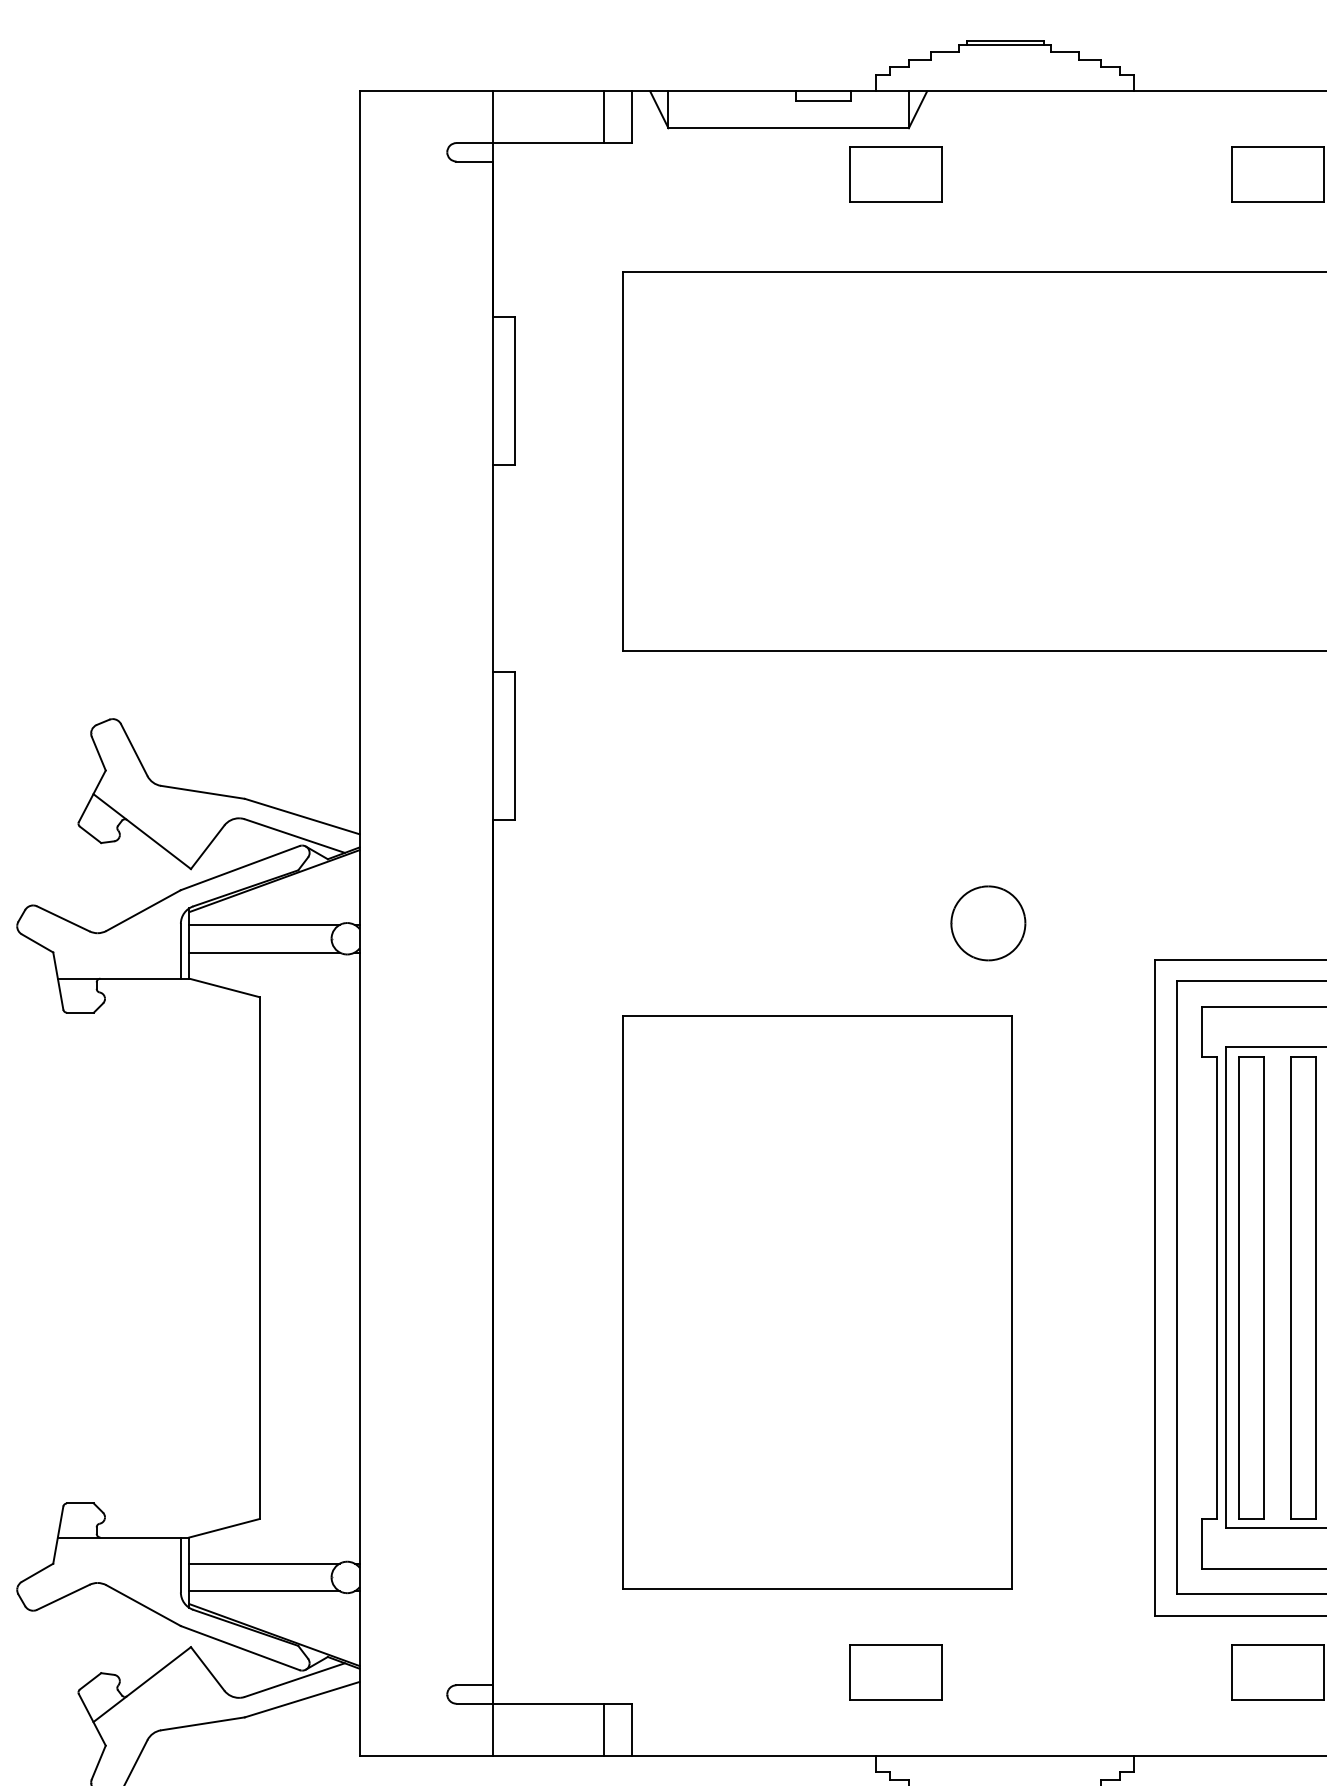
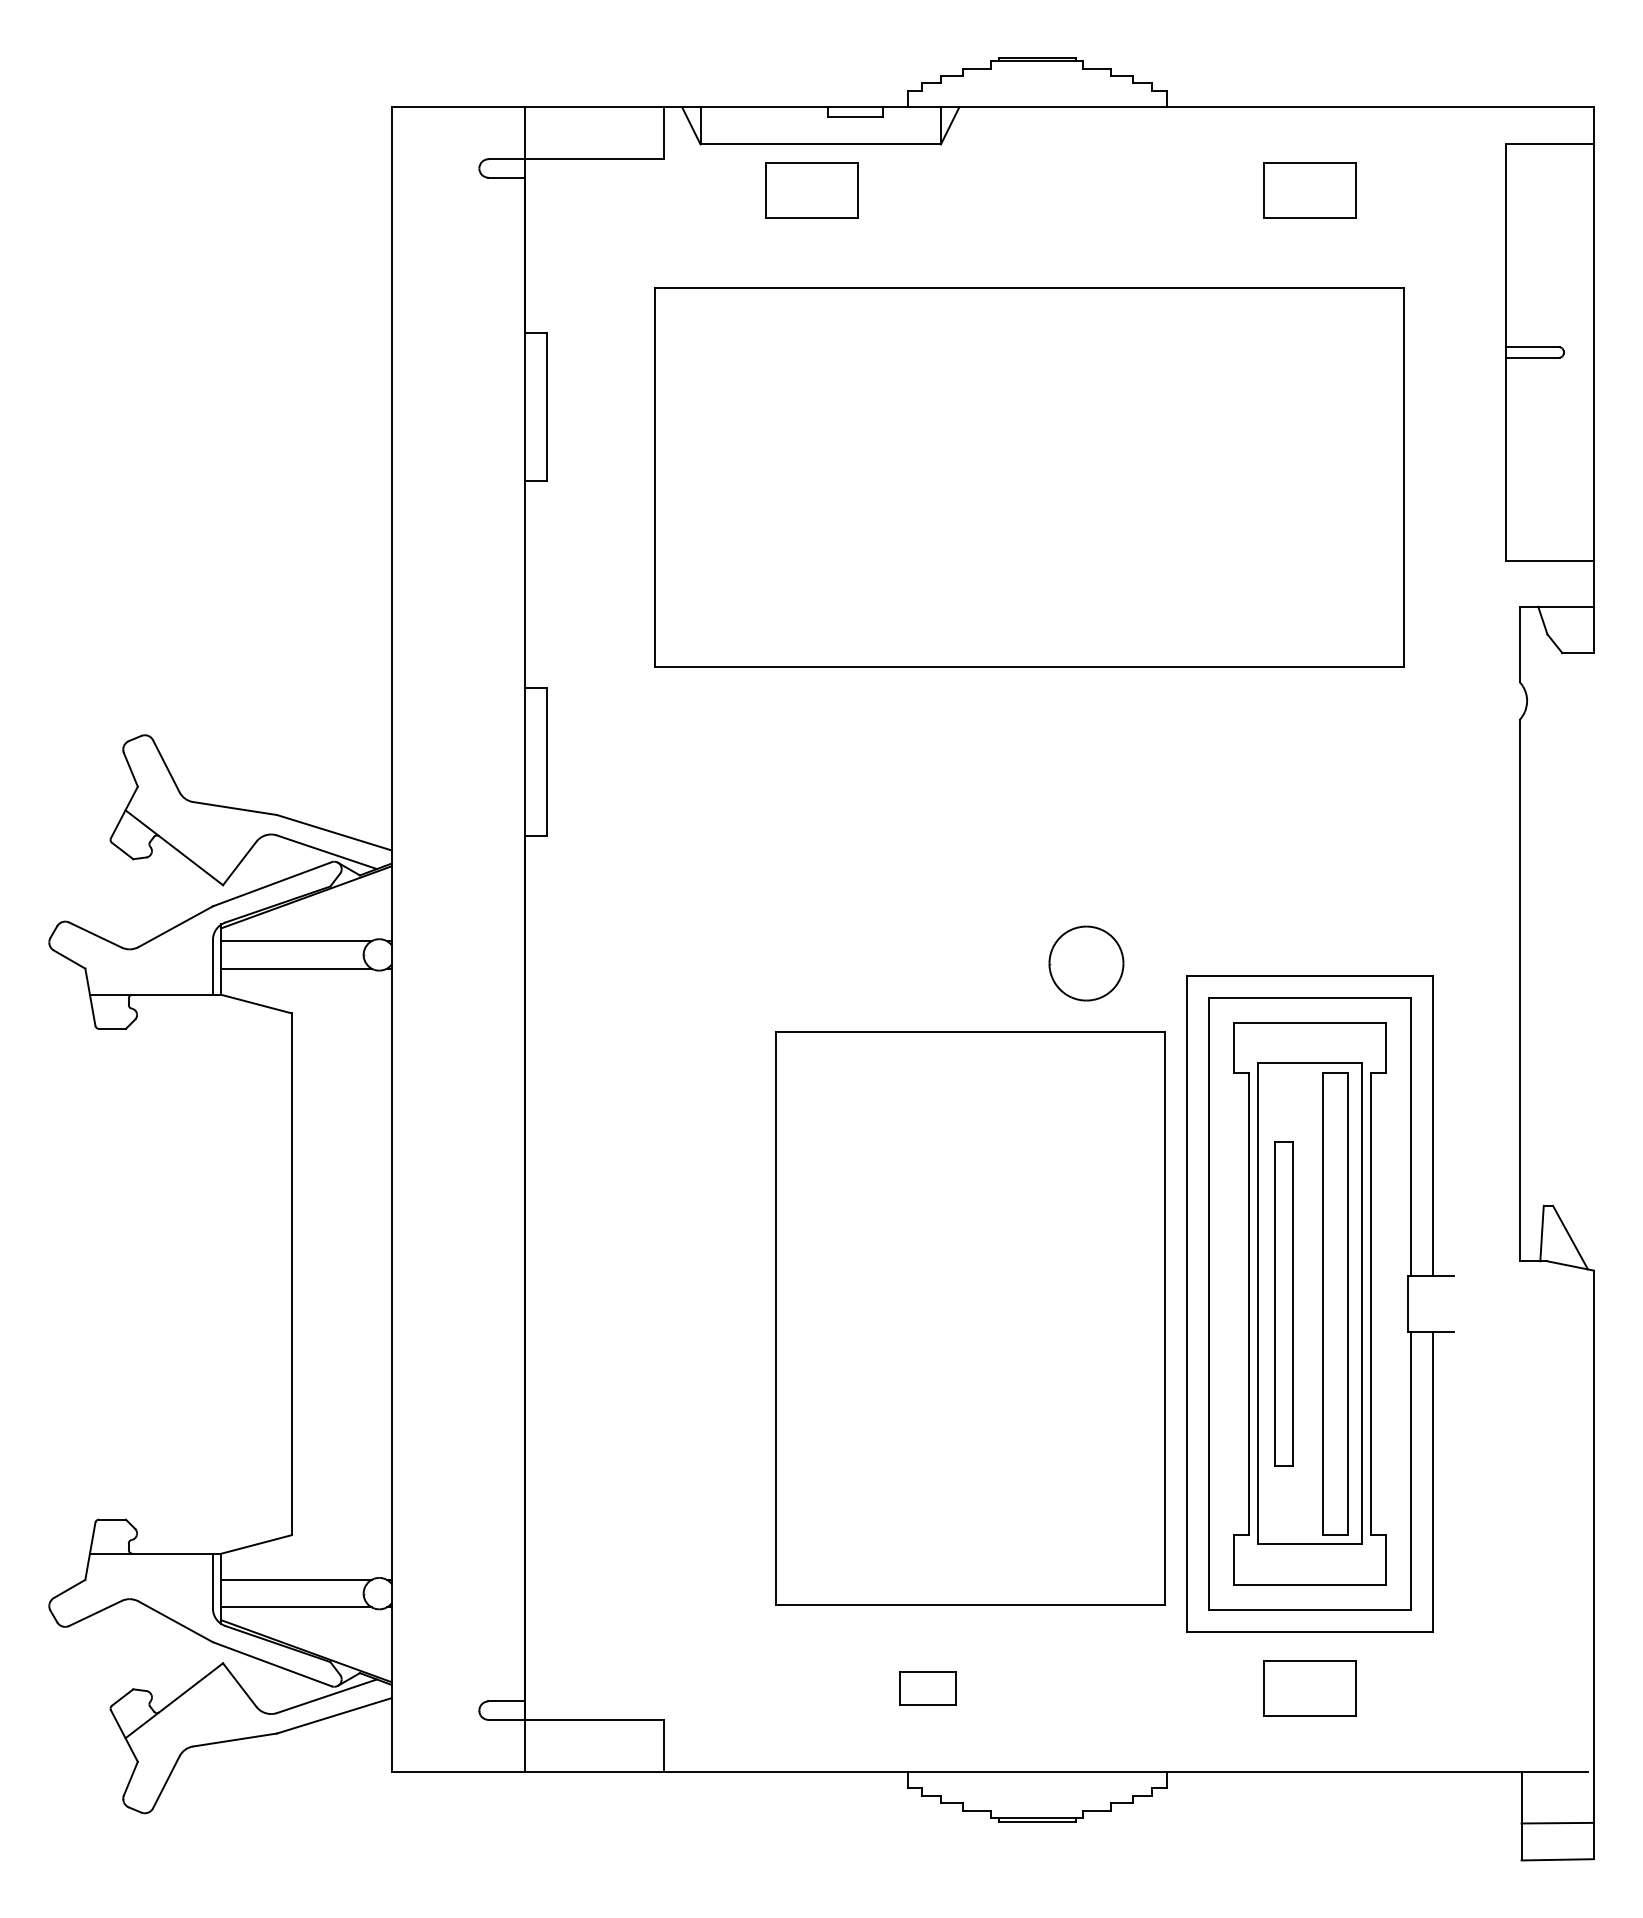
line: (603, 117) -> (635, 133), removed
part: (895, 174) -> (811, 190), moved
part: (988, 923) -> (1086, 963), moved
part: (1251, 1287) -> (1283, 1303), size x0.7
part: (817, 1302) -> (970, 1318), moved
part: (895, 1672) -> (927, 1688), size x0.6
line: (603, 1729) -> (635, 1745), removed

